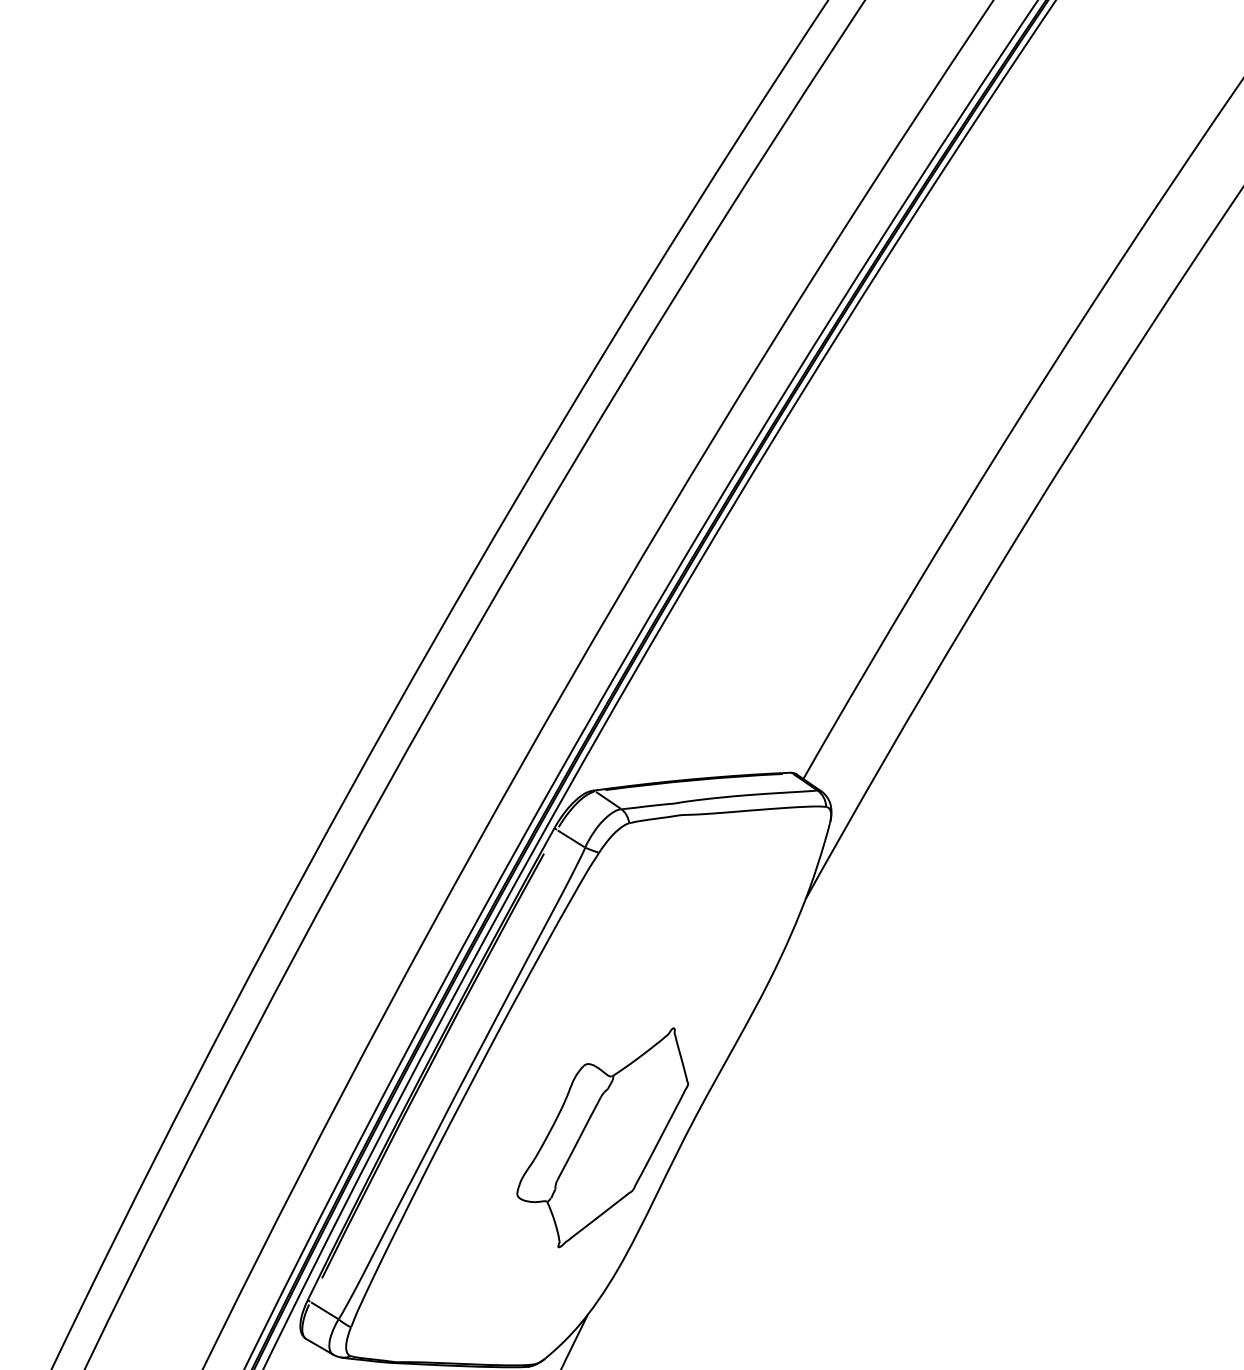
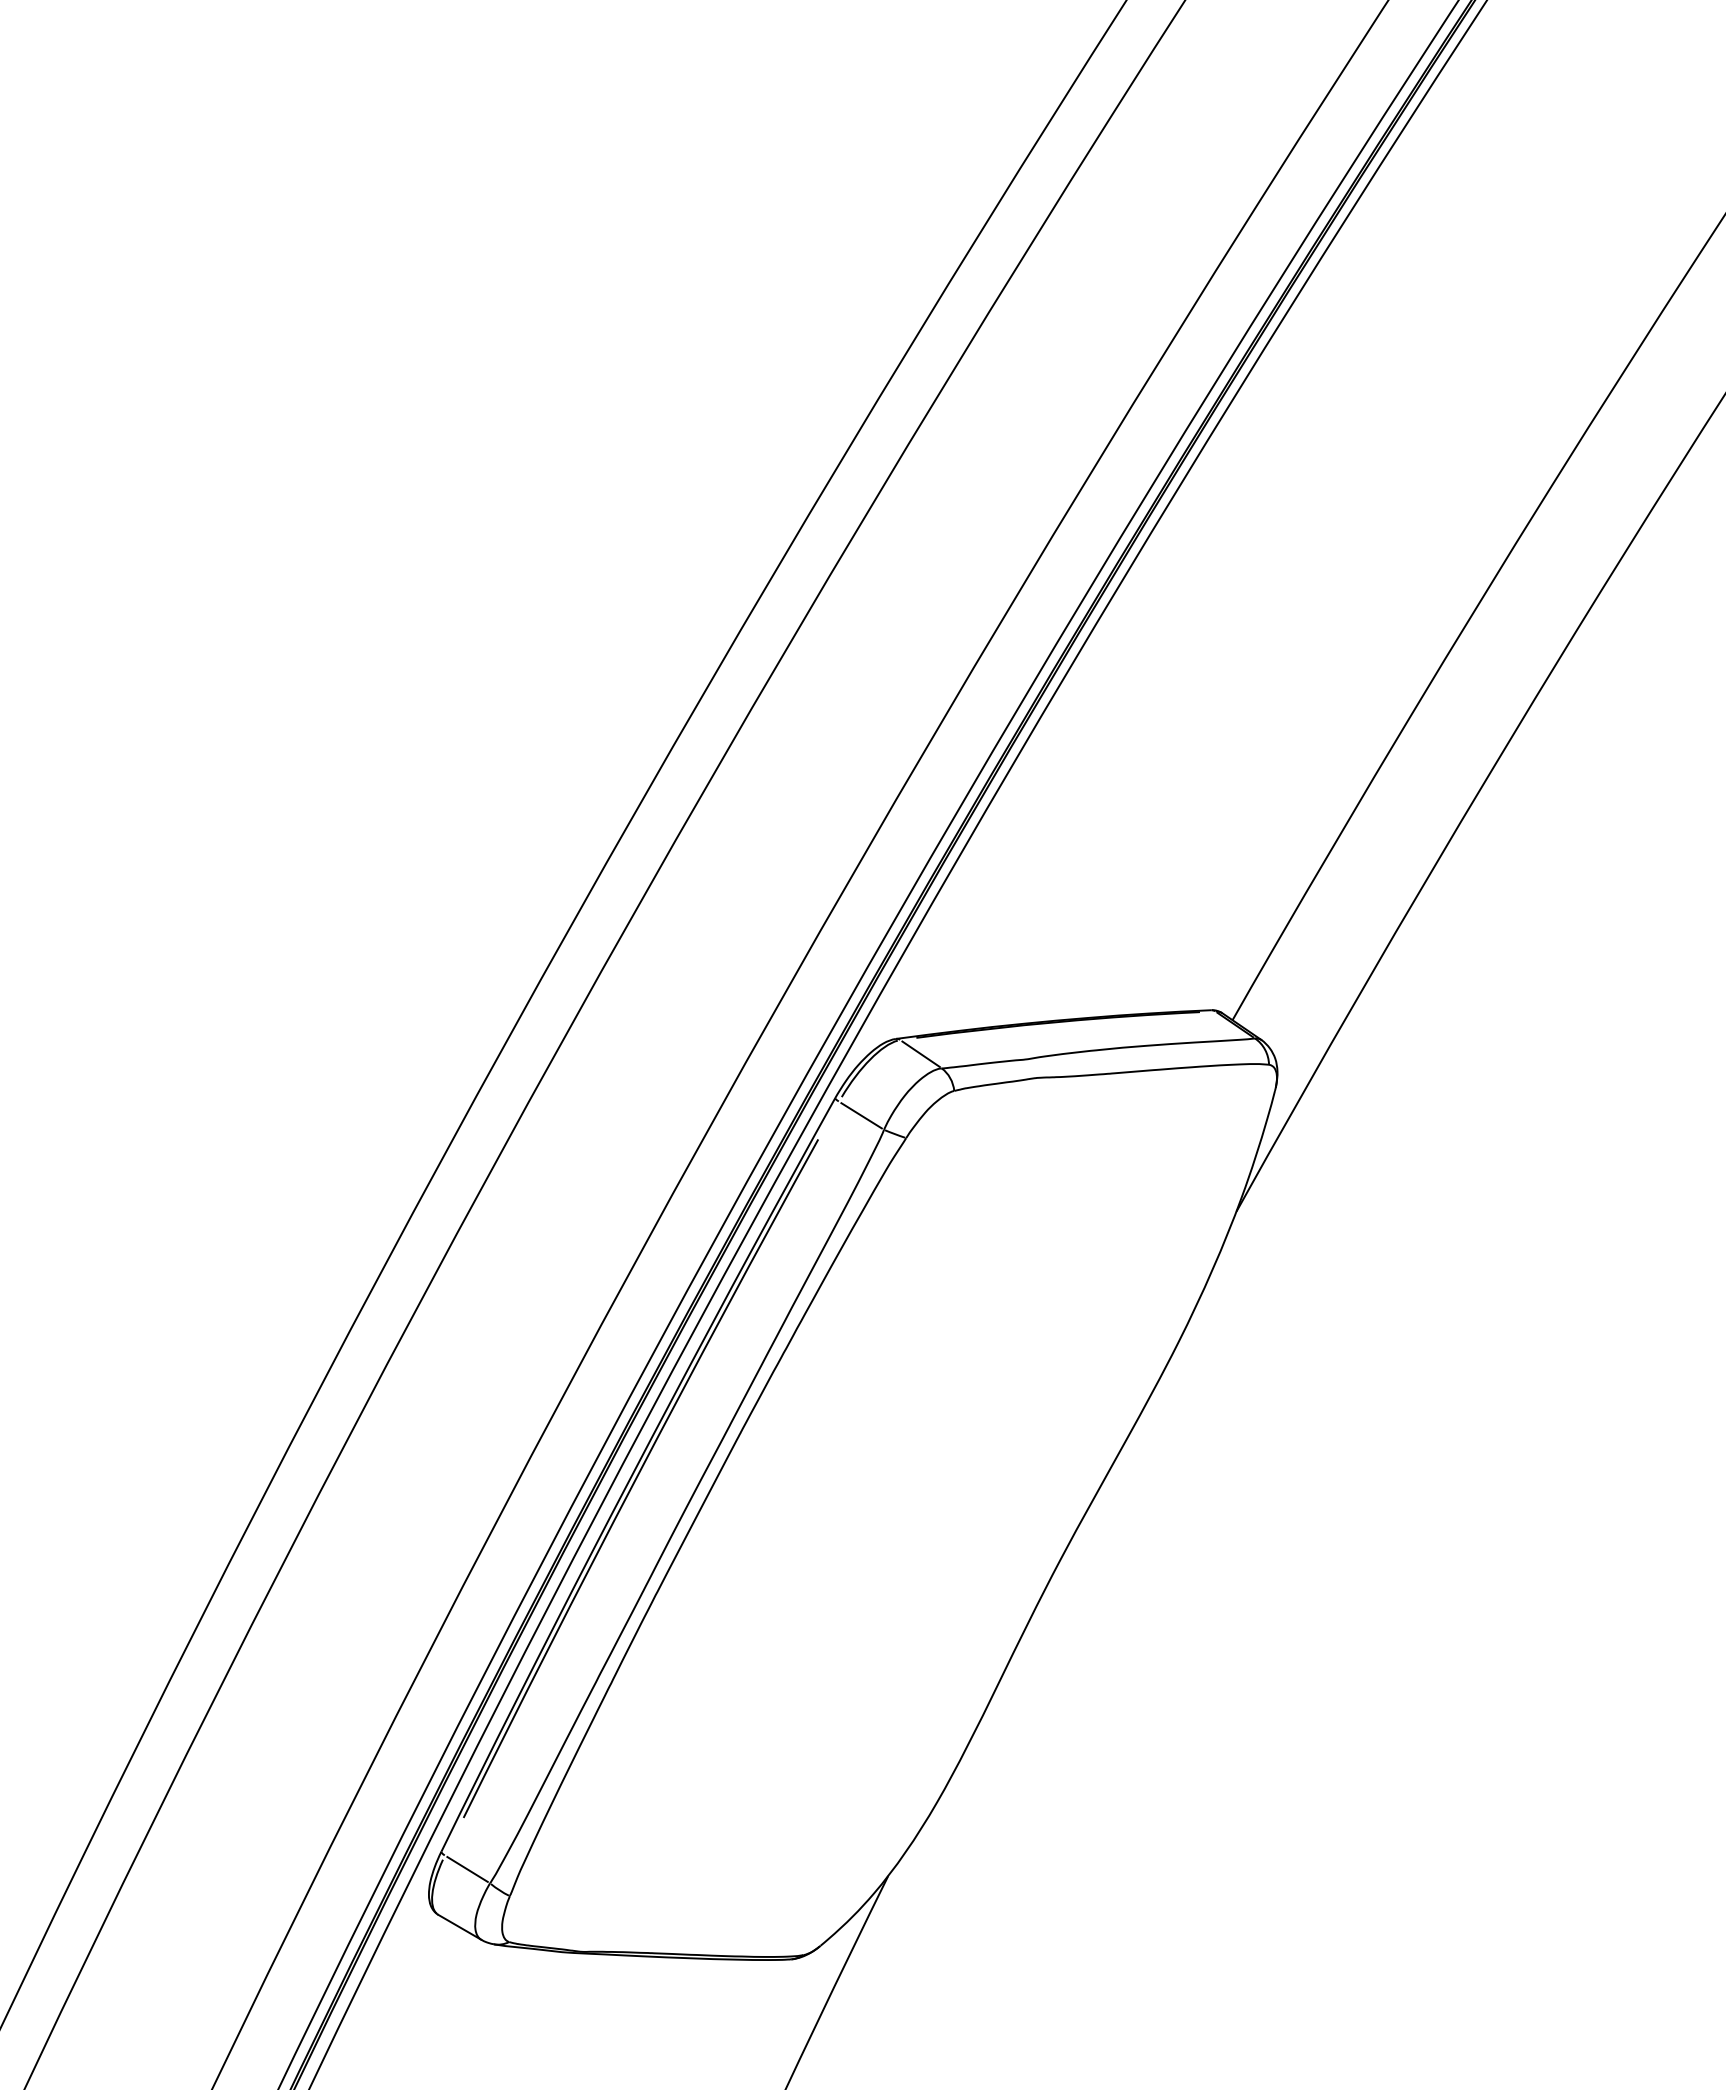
part: (602, 1137) -> (911, 1592), removed

